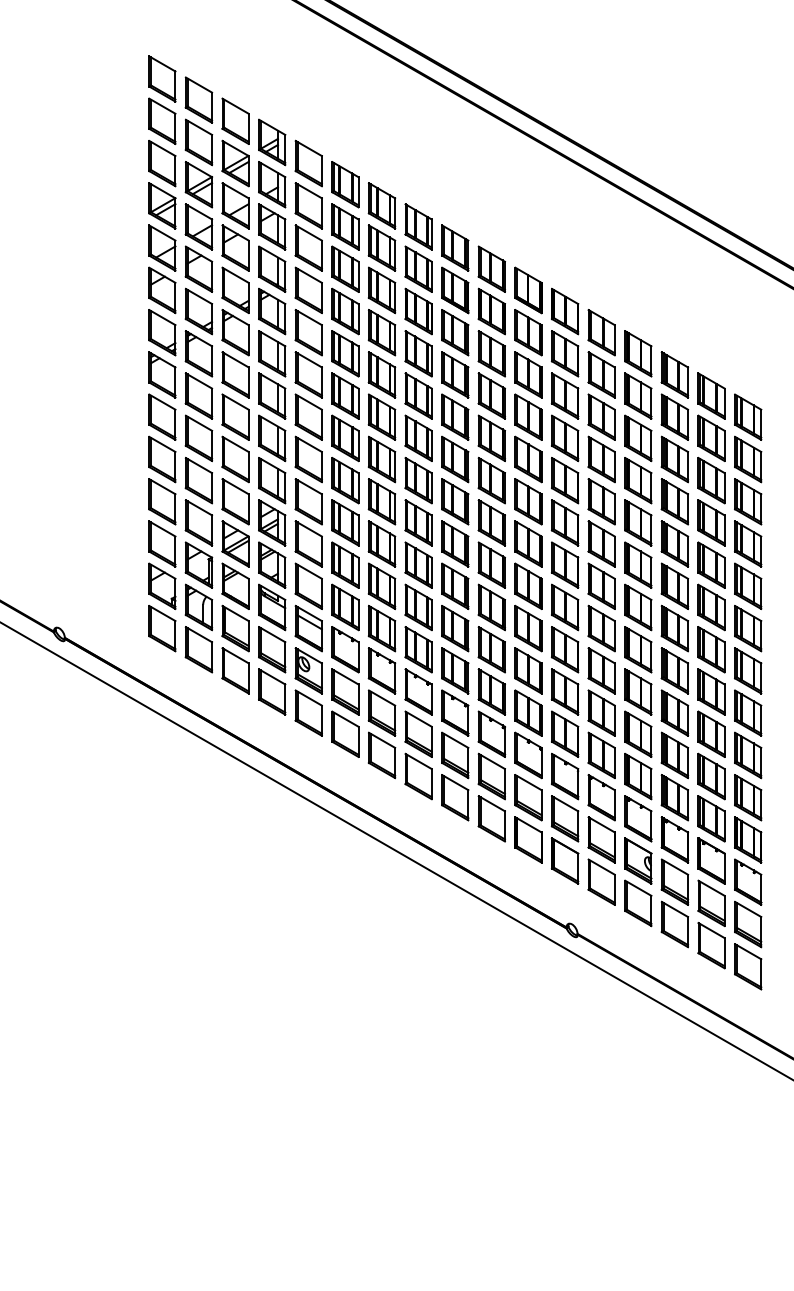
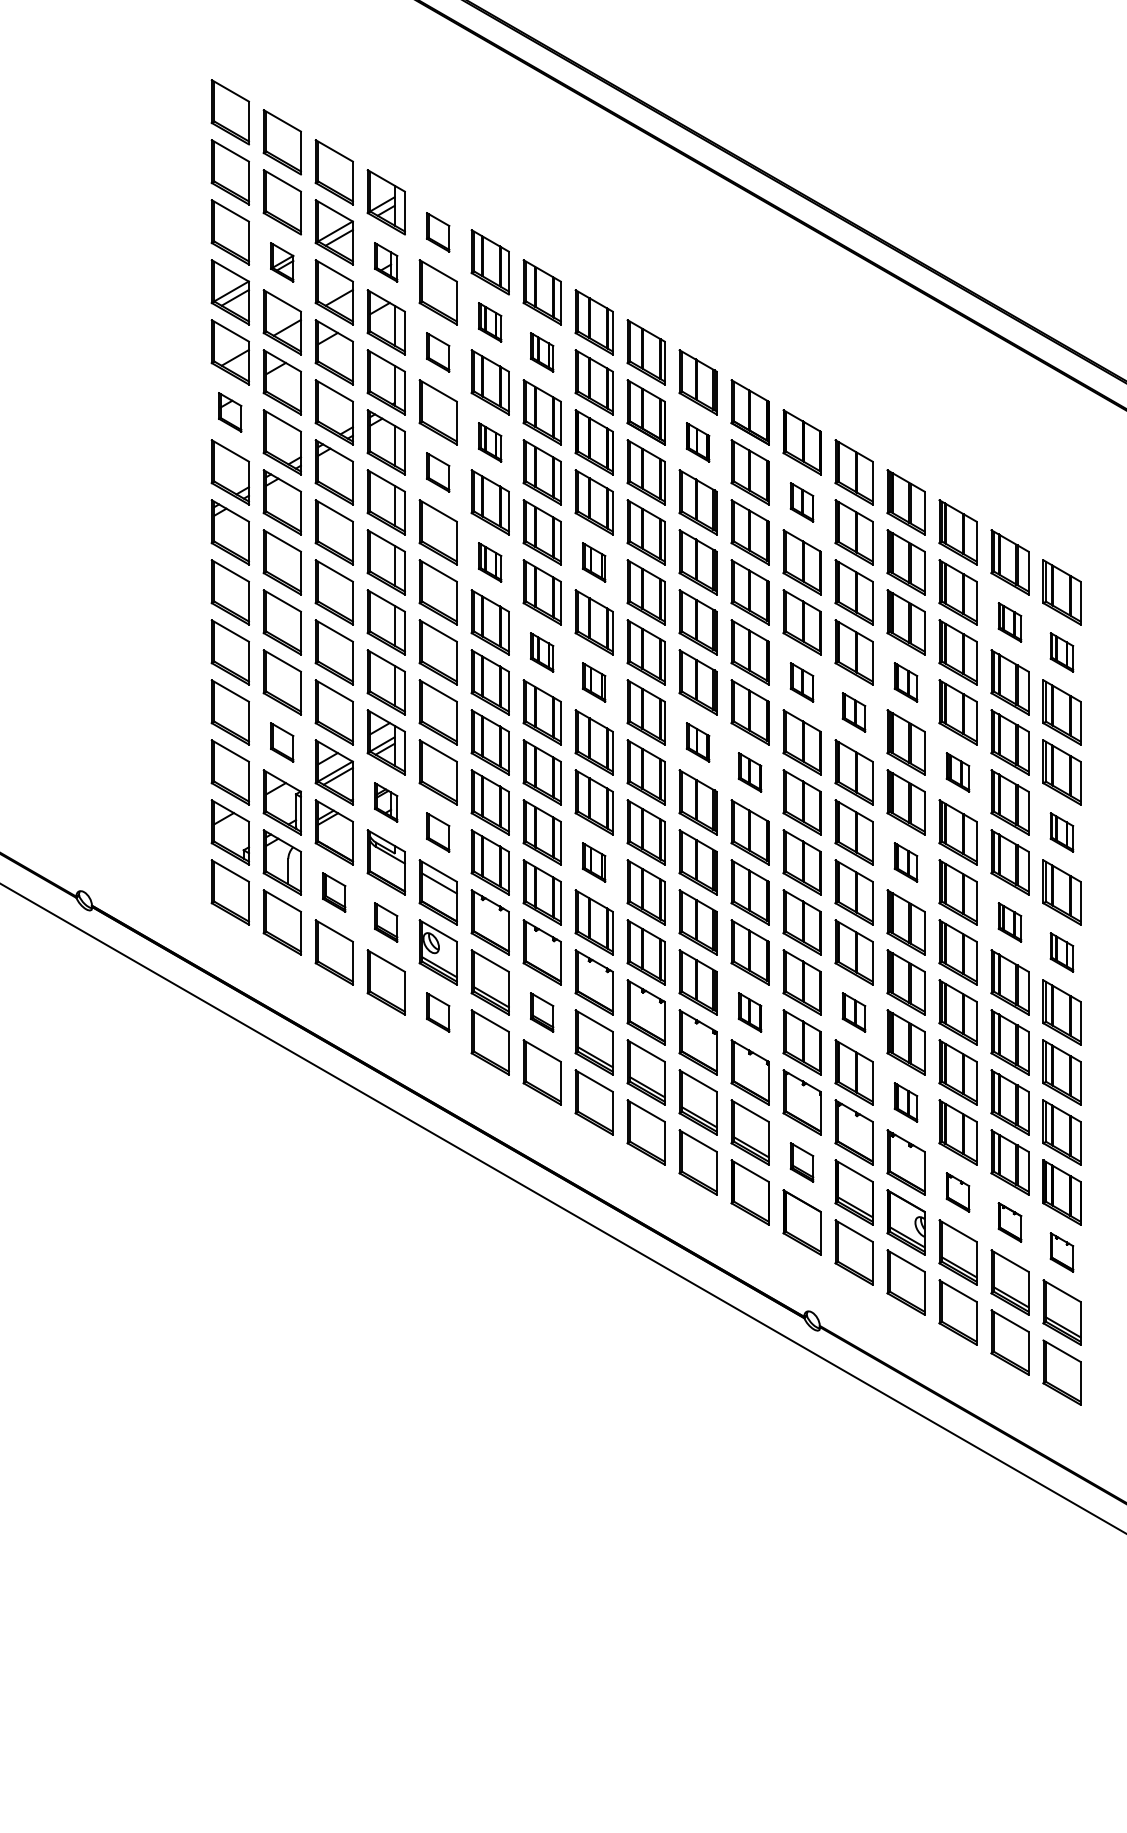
part: (308, 163) -> (437, 232), size x0.6
part: (198, 184) -> (281, 262), size x0.6
part: (271, 184) -> (385, 262), size x0.6
part: (344, 227) -> (489, 322), size x0.6
part: (308, 248) -> (437, 352), size x0.6
part: (381, 248) -> (541, 352), size x0.6
part: (161, 290) -> (229, 412), size x0.6
part: (344, 311) -> (489, 442), size x0.6
part: (491, 311) -> (697, 442), size x0.6
part: (308, 332) -> (437, 472), size x0.6
part: (564, 353) -> (801, 502), size x0.6
part: (344, 396) -> (489, 562), size x0.6
part: (418, 396) -> (593, 562), size x0.6
part: (711, 438) -> (1009, 622), size x0.6
part: (381, 459) -> (541, 652), size x0.6
part: (747, 459) -> (1061, 652), size x0.6
part: (418, 480) -> (593, 682), size x0.6
part: (564, 480) -> (801, 682), size x0.6
part: (637, 480) -> (905, 682), size x0.6
part: (601, 501) -> (853, 712), size x0.6
part: (198, 522) -> (281, 742), size x0.6
part: (491, 522) -> (697, 742), size x0.6
part: (528, 544) -> (749, 772), size x0.6
part: (674, 544) -> (957, 772), size x0.6
part: (271, 565) -> (385, 802), size x0.6
part: (308, 586) -> (437, 832), size x0.6
part: (747, 586) -> (1061, 832), size x0.6
part: (418, 607) -> (593, 862), size x0.6
part: (637, 607) -> (905, 862), size x0.6
part: (234, 628) -> (333, 892), size x0.6
part: (271, 649) -> (385, 922), size x0.6
part: (711, 649) -> (1009, 922), size x0.6
part: (747, 670) -> (1061, 952), size x0.6
part: (308, 713) -> (437, 1012), size x0.6
part: (381, 713) -> (541, 1012), size x0.6
part: (528, 713) -> (749, 1012), size x0.6
part: (601, 713) -> (853, 1012), size x0.6
part: (637, 776) -> (905, 1102), size x0.6
part: (564, 818) -> (801, 1162), size x0.6
part: (674, 839) -> (957, 1192), size x0.6
part: (711, 861) -> (1009, 1222), size x0.6
part: (747, 882) -> (1061, 1252), size x0.6

